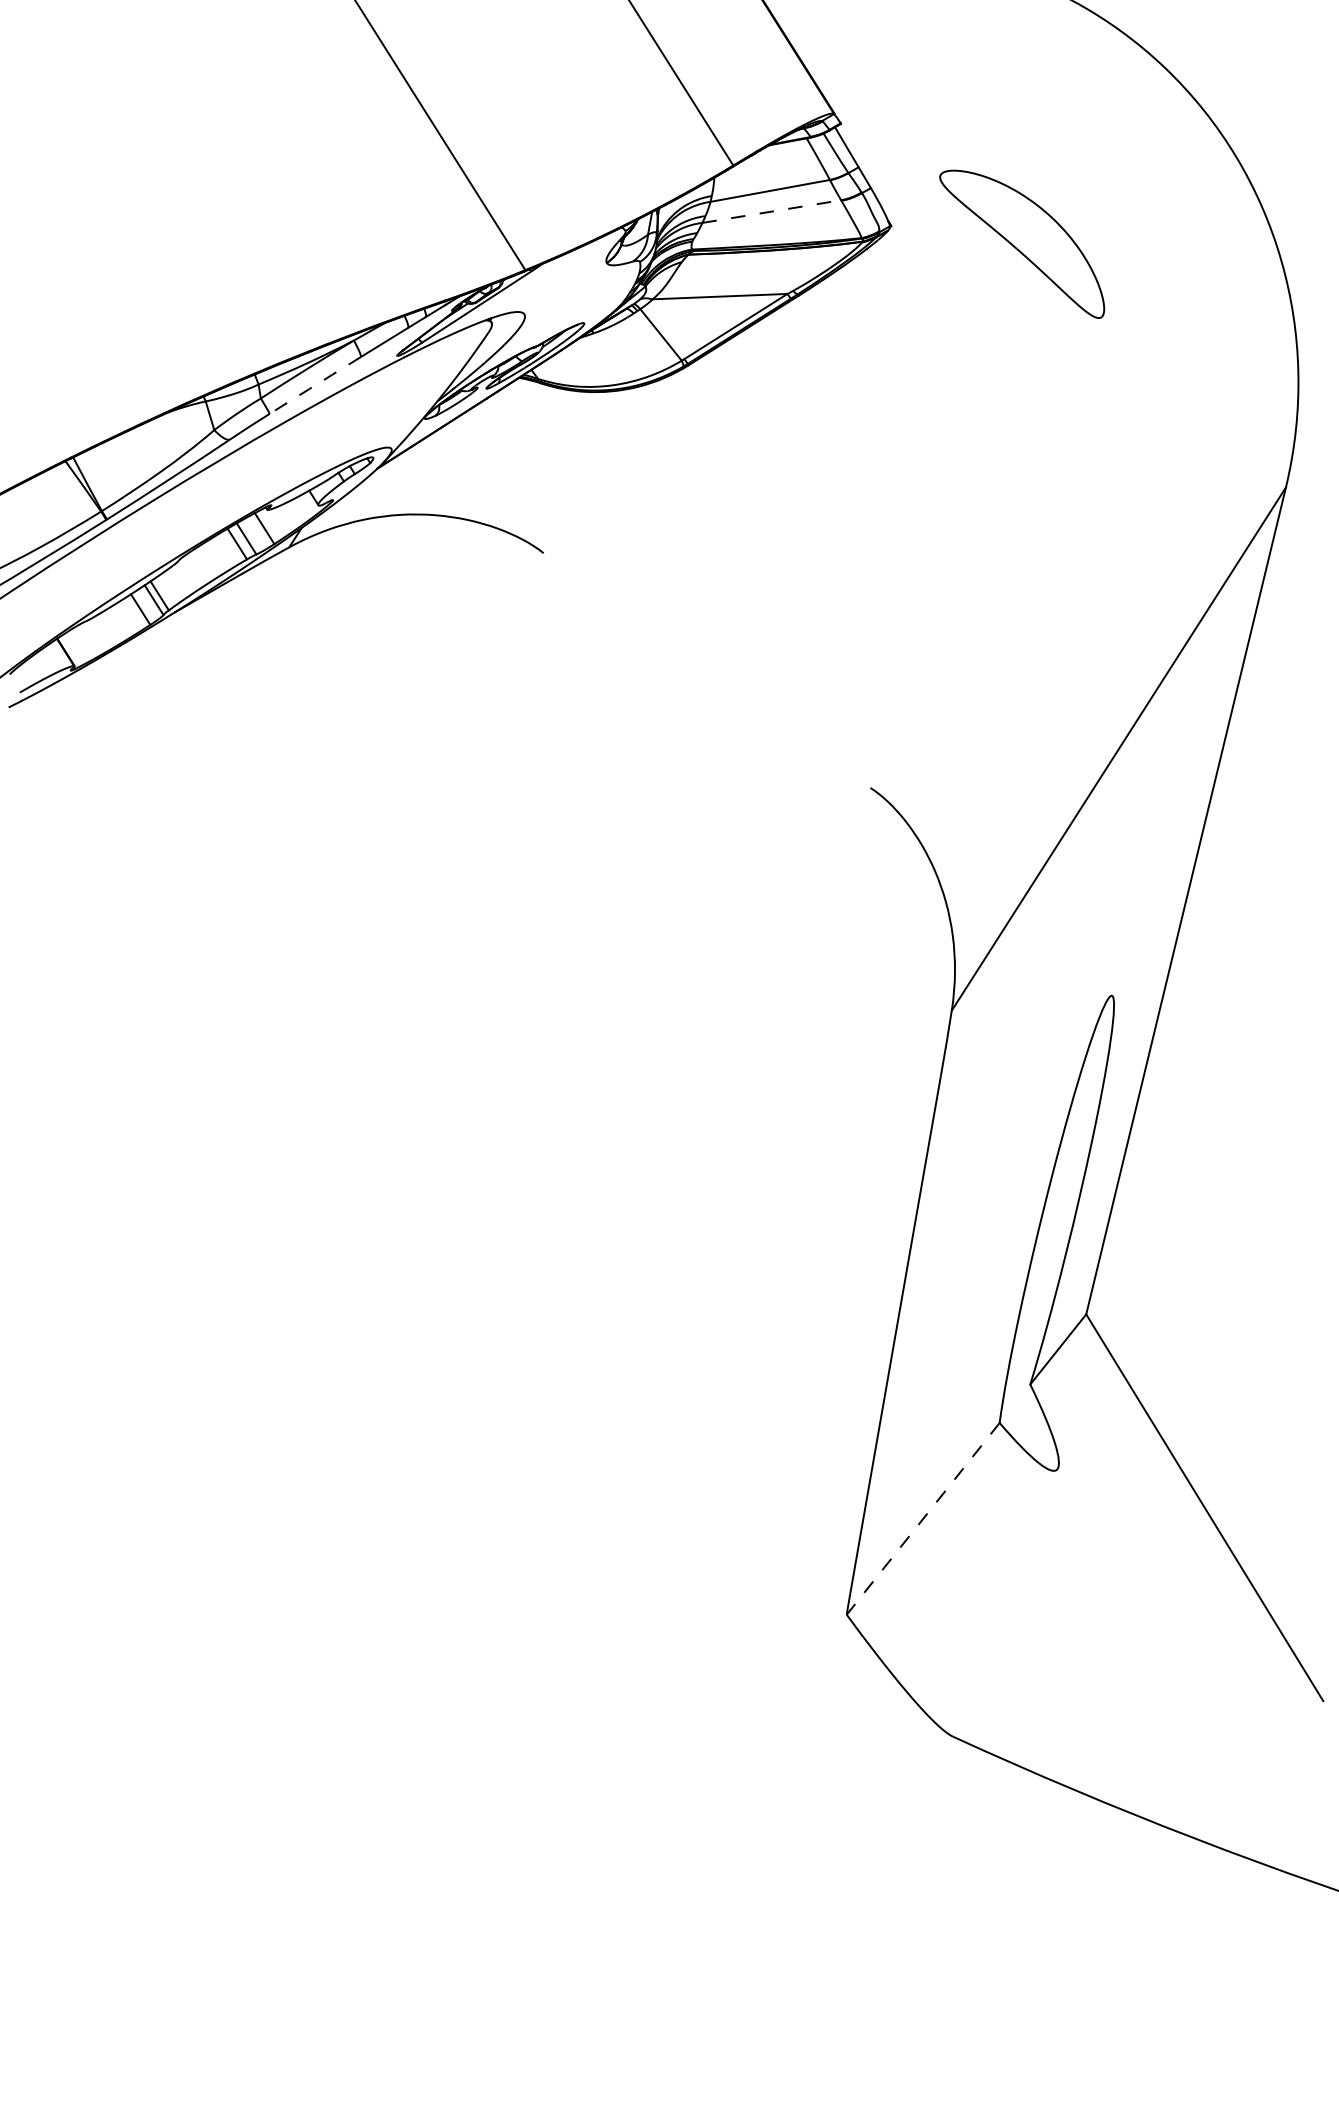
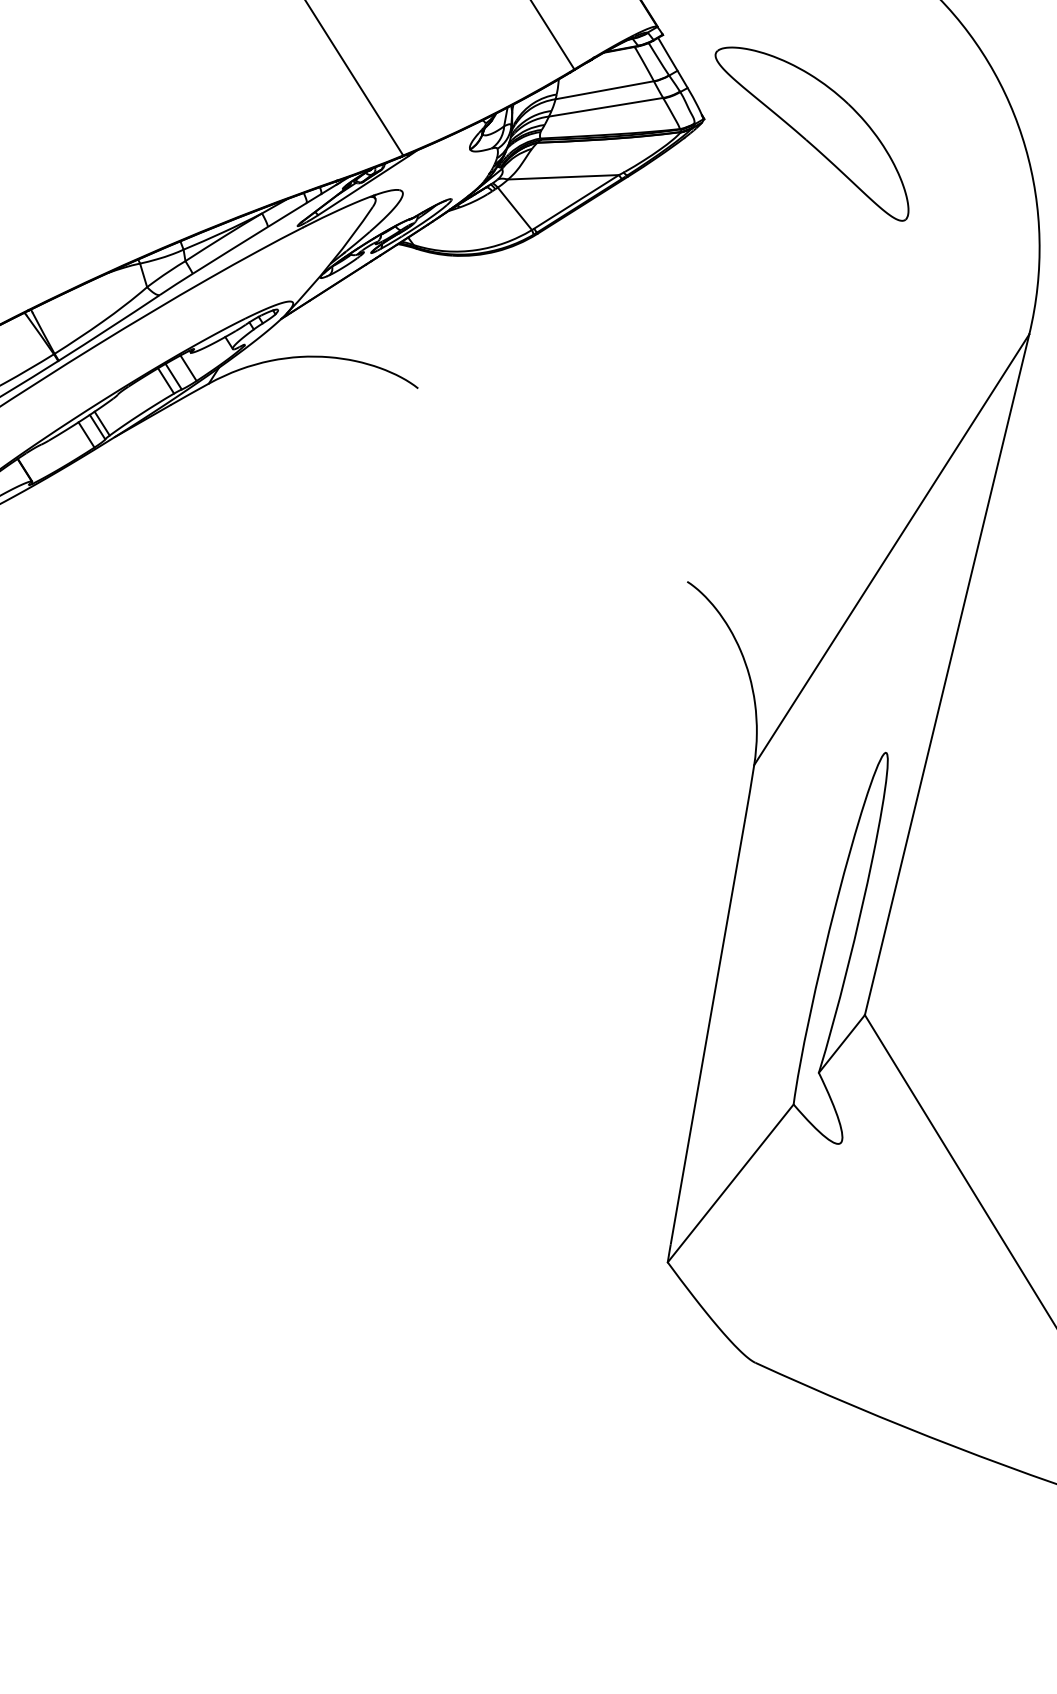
line: (772, 211) -> (606, 107), dashed -> solid
part: (1022, 244) -> (812, 134), size x1.43
arc: (315, 385) -> (230, 250), dashed -> solid
line: (923, 1518) -> (730, 1183), dashed -> solid

